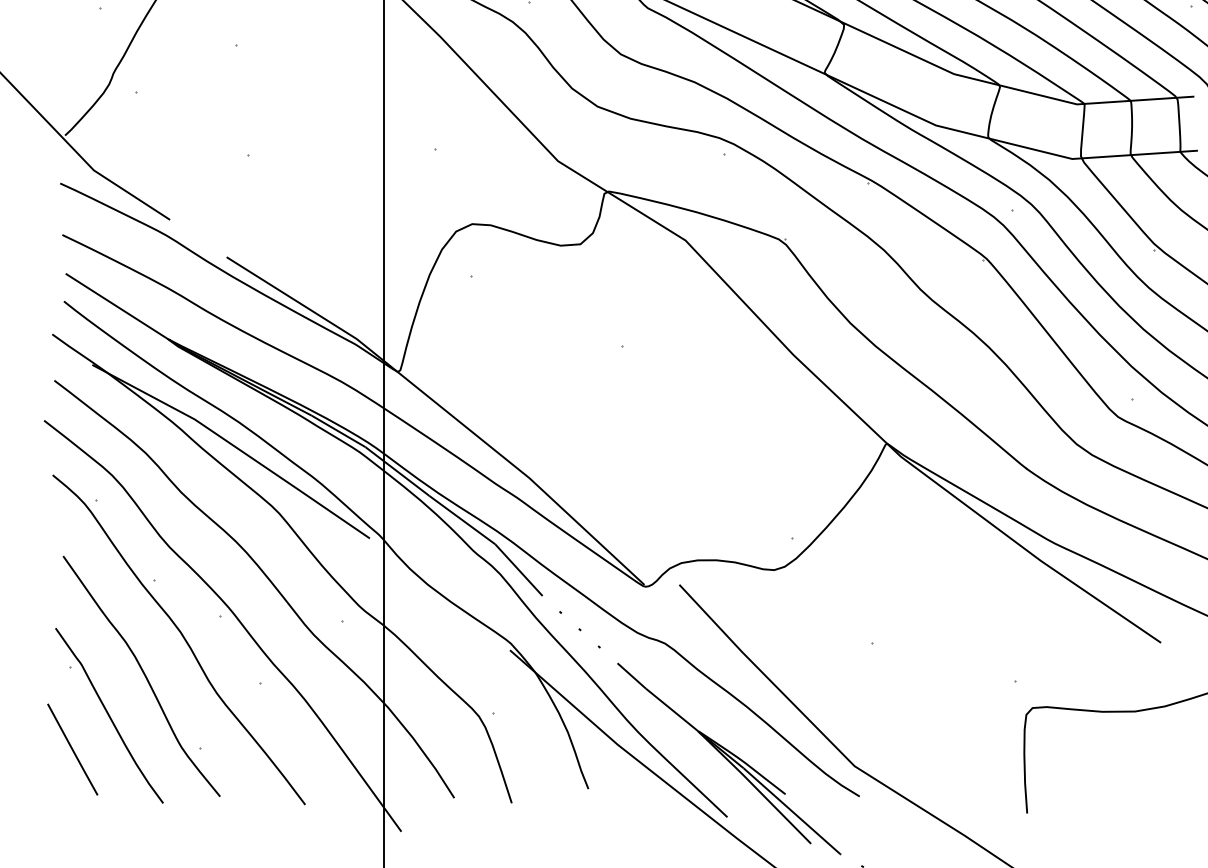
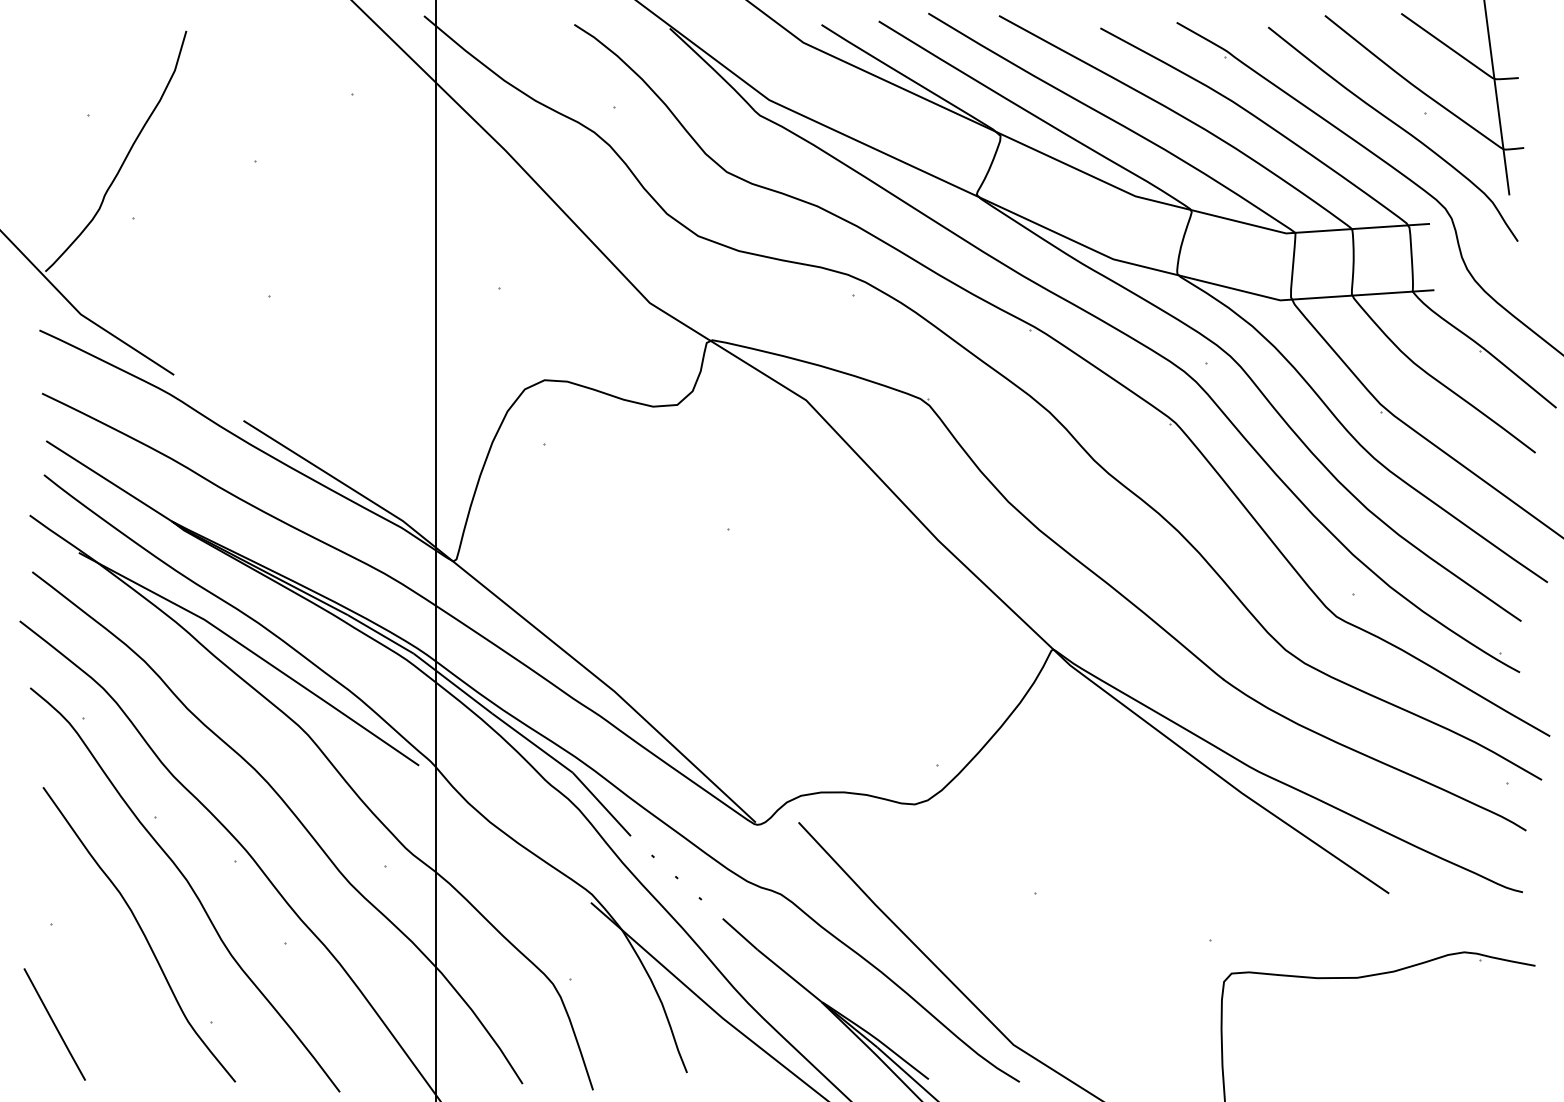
curve: (109, 715) -> (99, 982), removed

